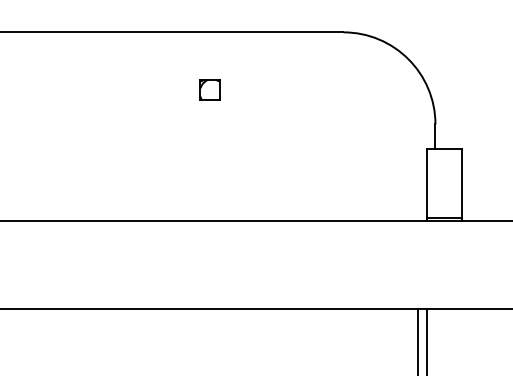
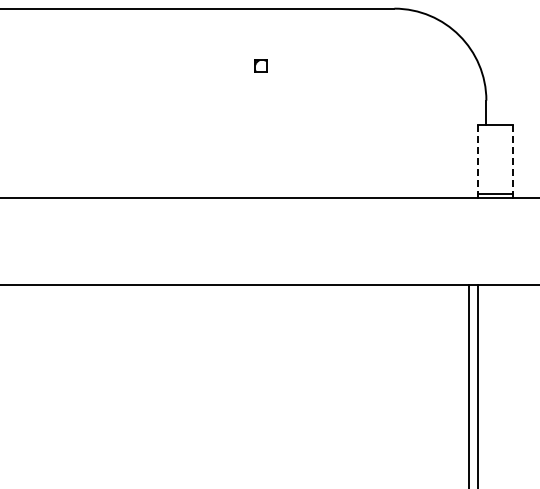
part: (209, 89) -> (260, 65), size x0.6
line: (427, 184) -> (478, 160), solid -> dashed
line: (461, 184) -> (512, 160), solid -> dashed

